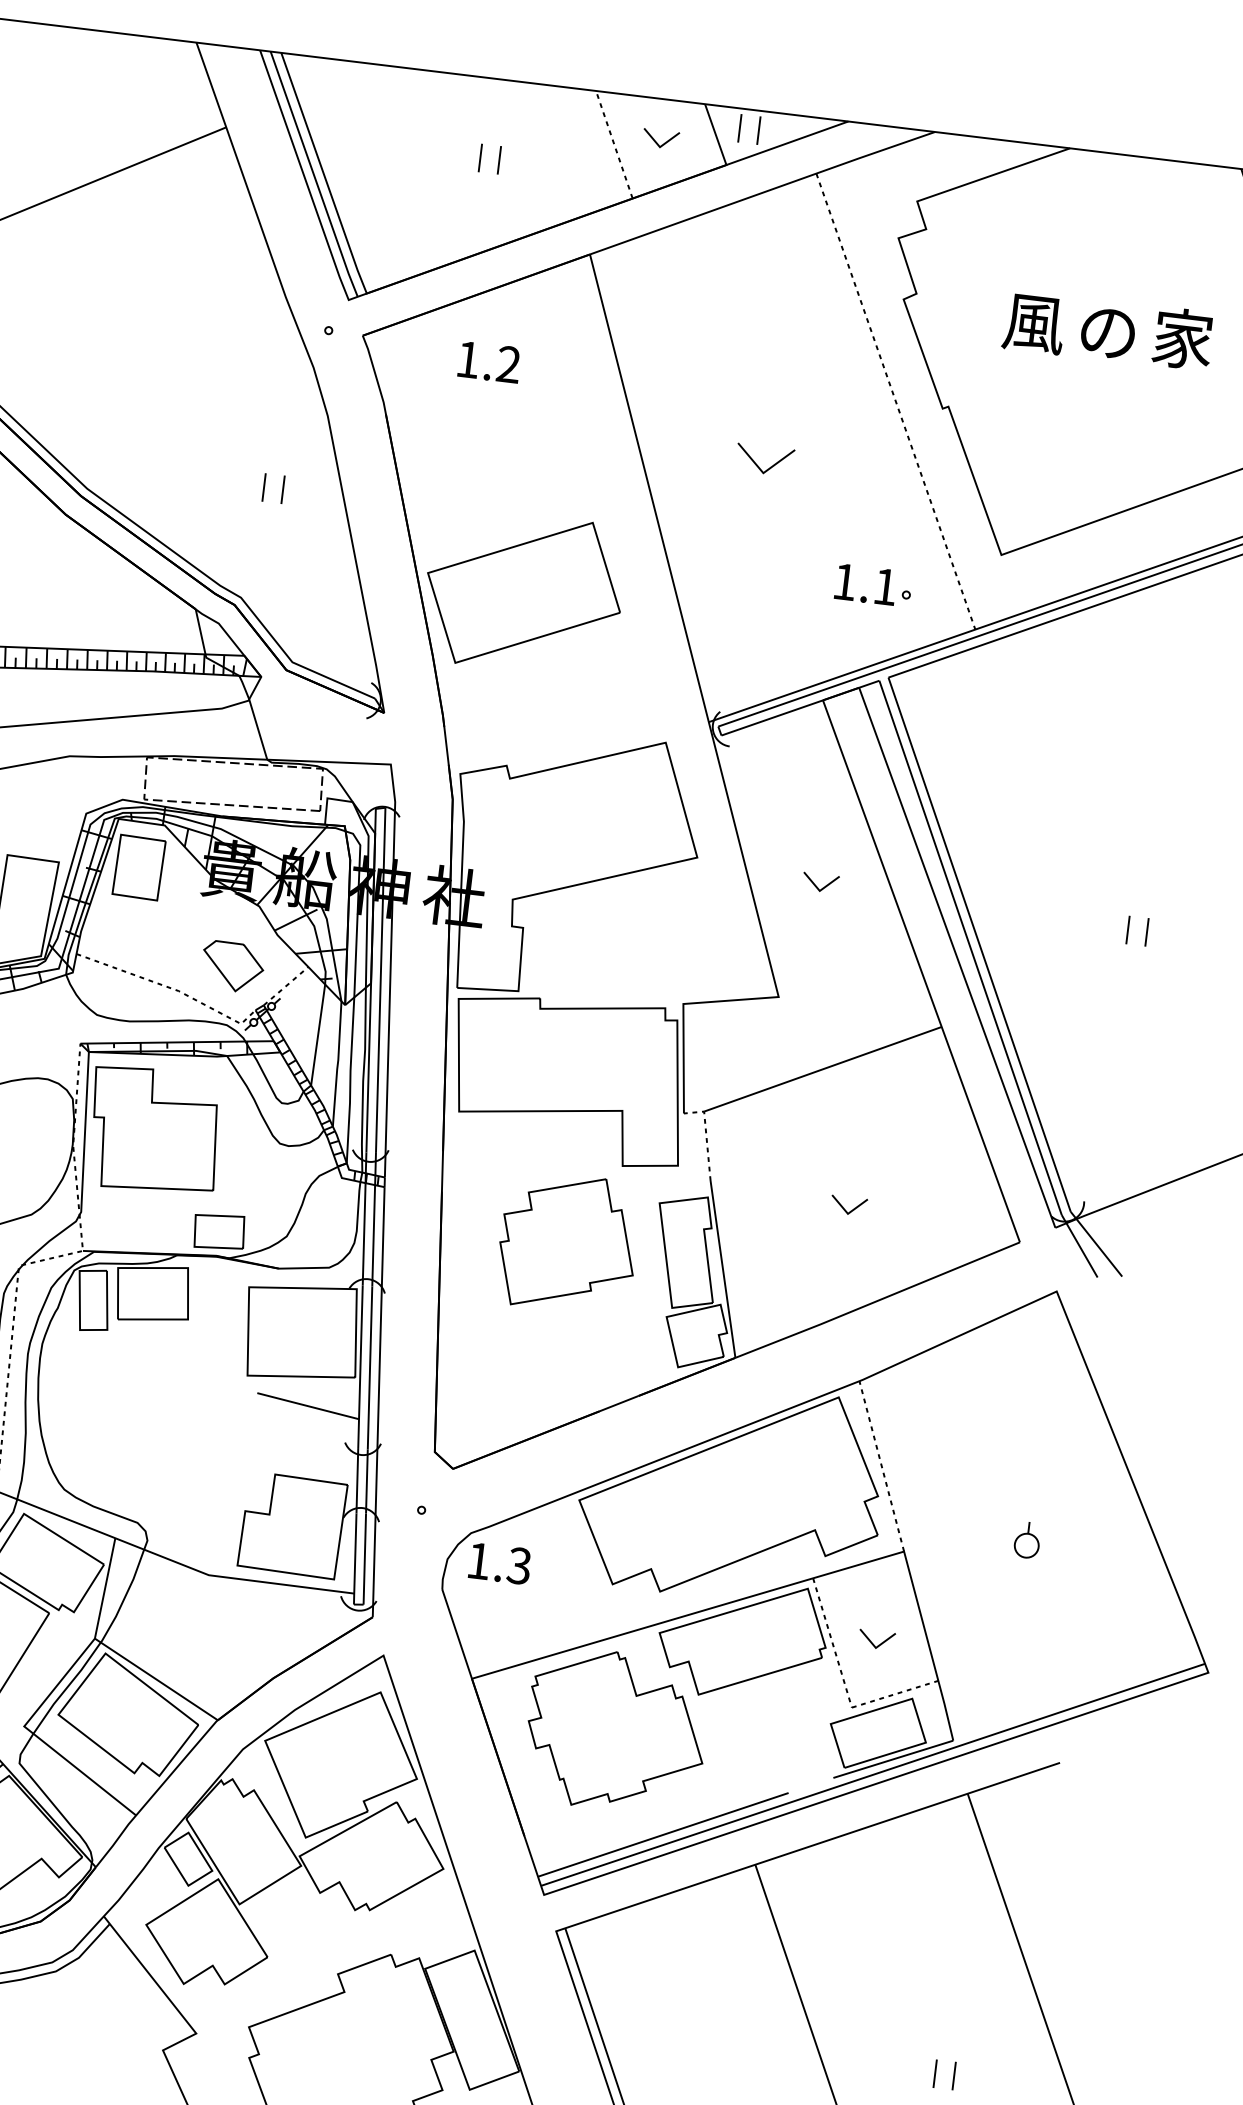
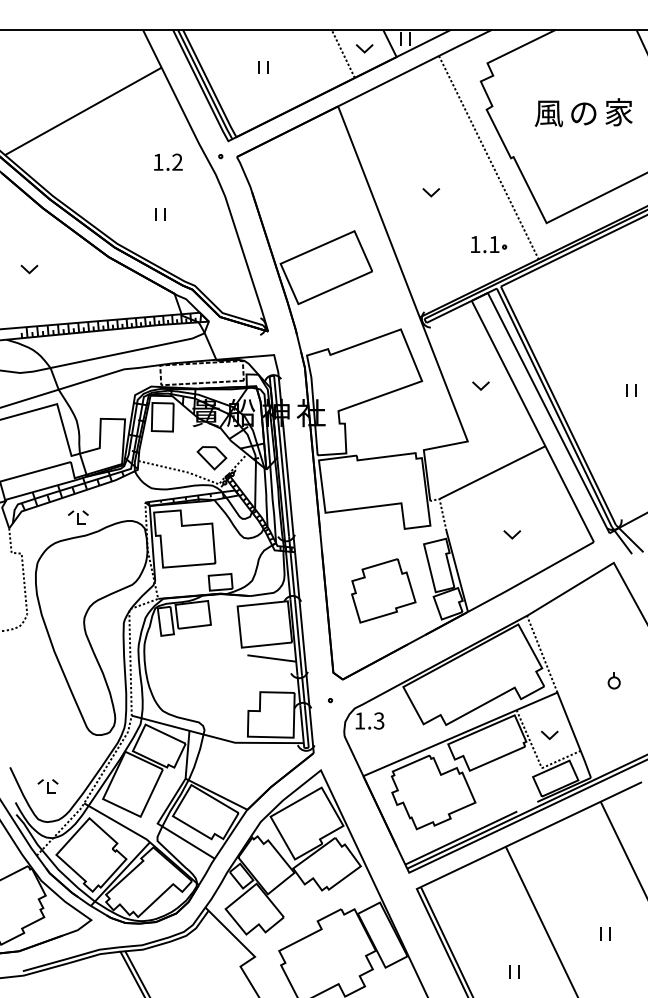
part: (490, 158) -> (263, 67), moved
text: (489, 360) -> (168, 161), moved
part: (765, 460) -> (431, 192), size x0.62
part: (274, 489) -> (160, 214), moved
part: (567, 1242) -> (383, 590), moved

